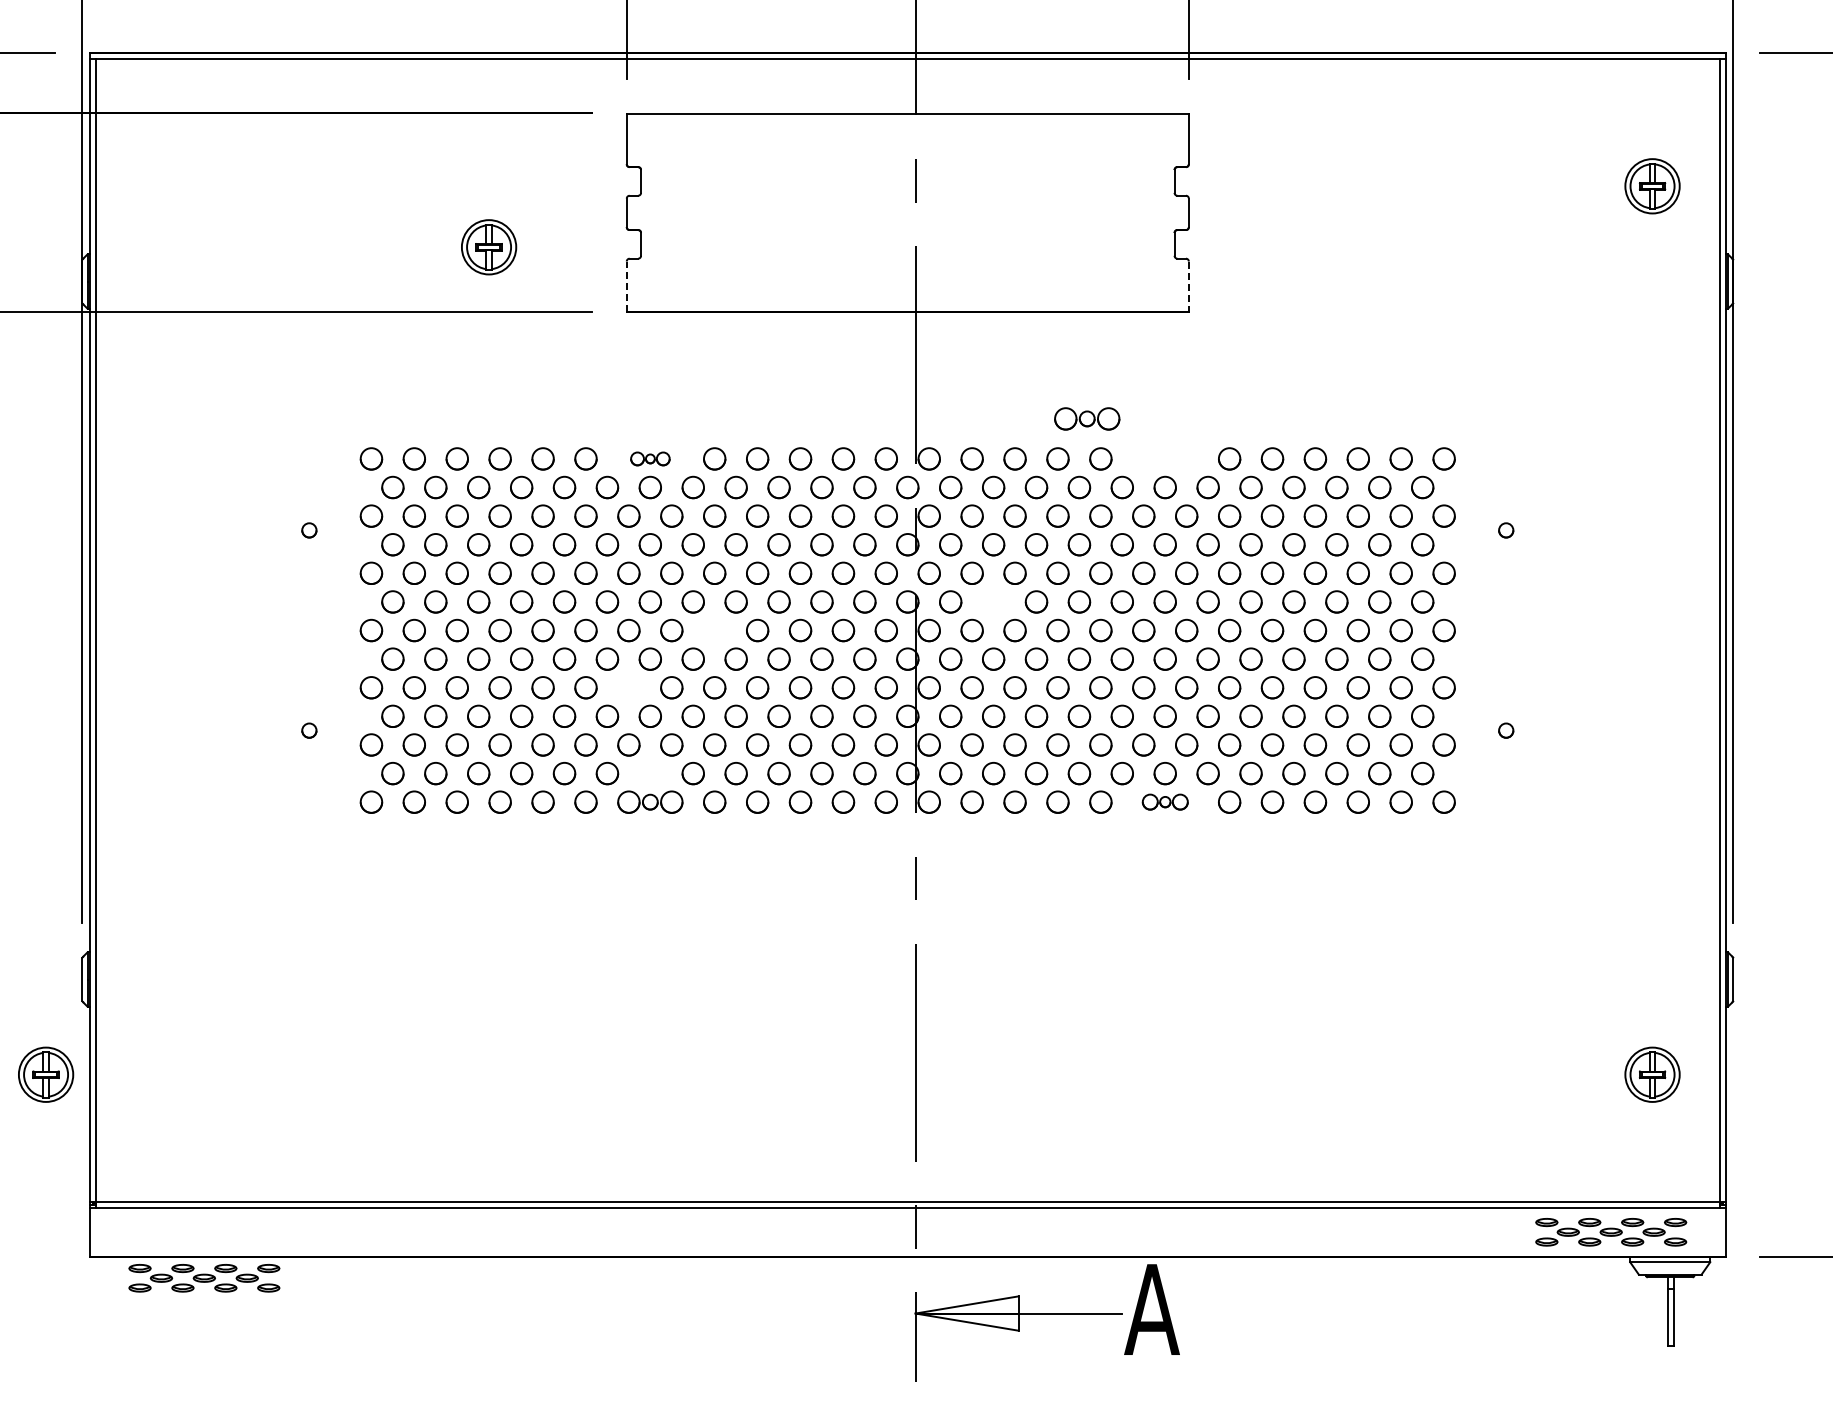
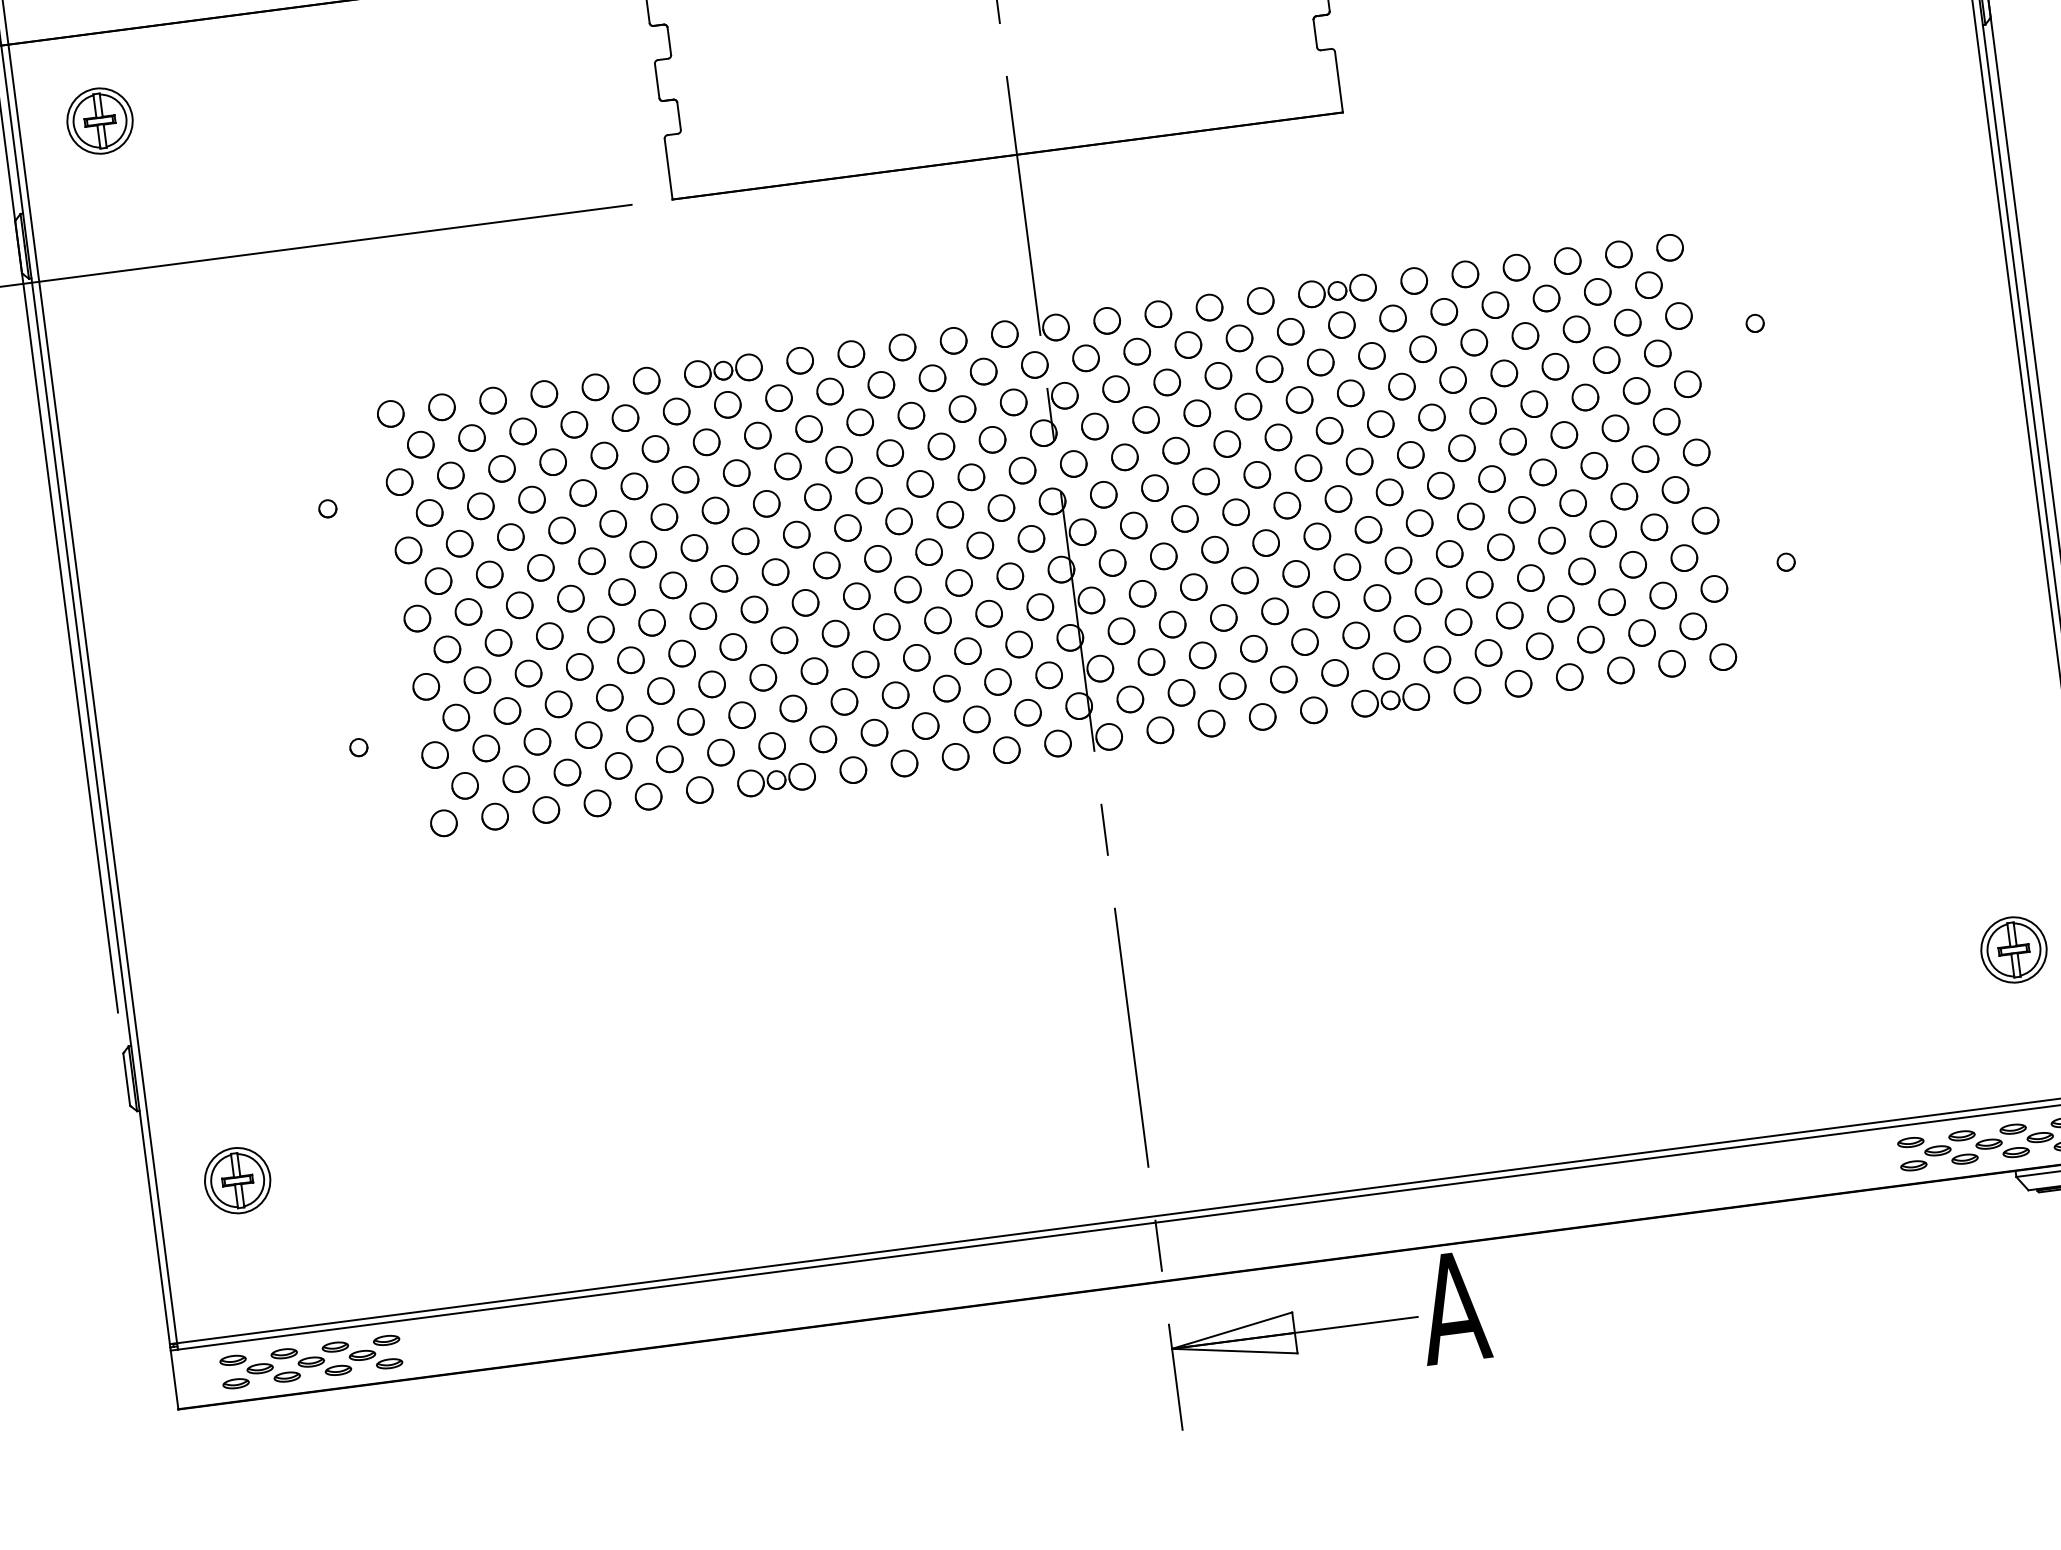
part: (489, 247) -> (100, 121), moved
line: (626, 286) -> (668, 168), dashed -> solid
line: (1188, 287) -> (1338, 82), dashed -> solid
part: (1087, 418) -> (1337, 290), moved
part: (650, 458) -> (723, 370), size x1.67
circle: (993, 601) -> (1154, 487), added
part: (714, 630) -> (826, 565), added
circle: (628, 687) -> (732, 646), added
circle: (649, 773) -> (771, 746), added
part: (1165, 801) -> (1390, 699), size x1.43
part: (46, 1074) -> (238, 1180), moved
part: (204, 1278) -> (311, 1362), moved

